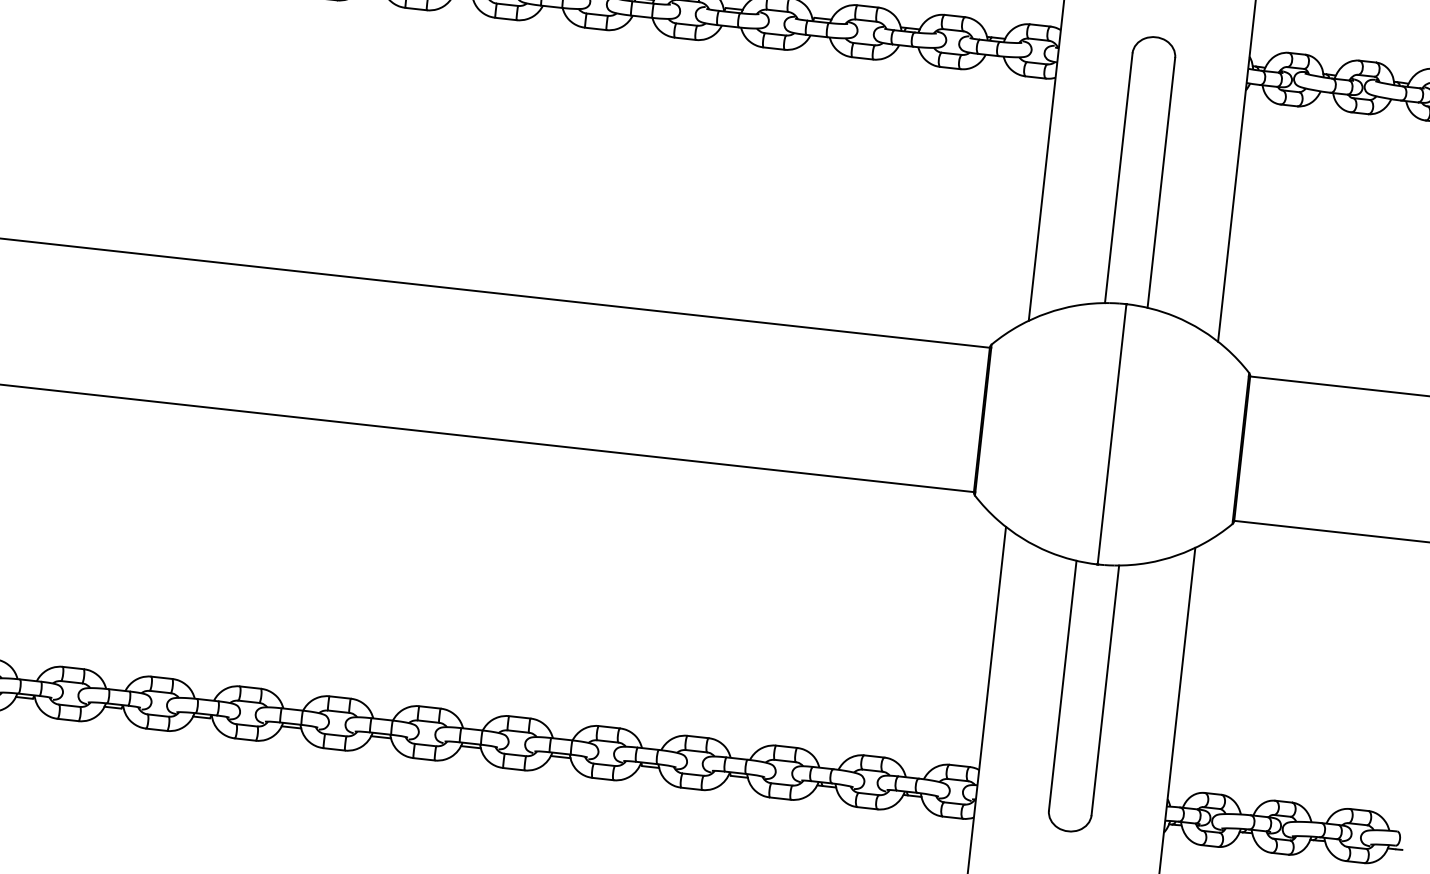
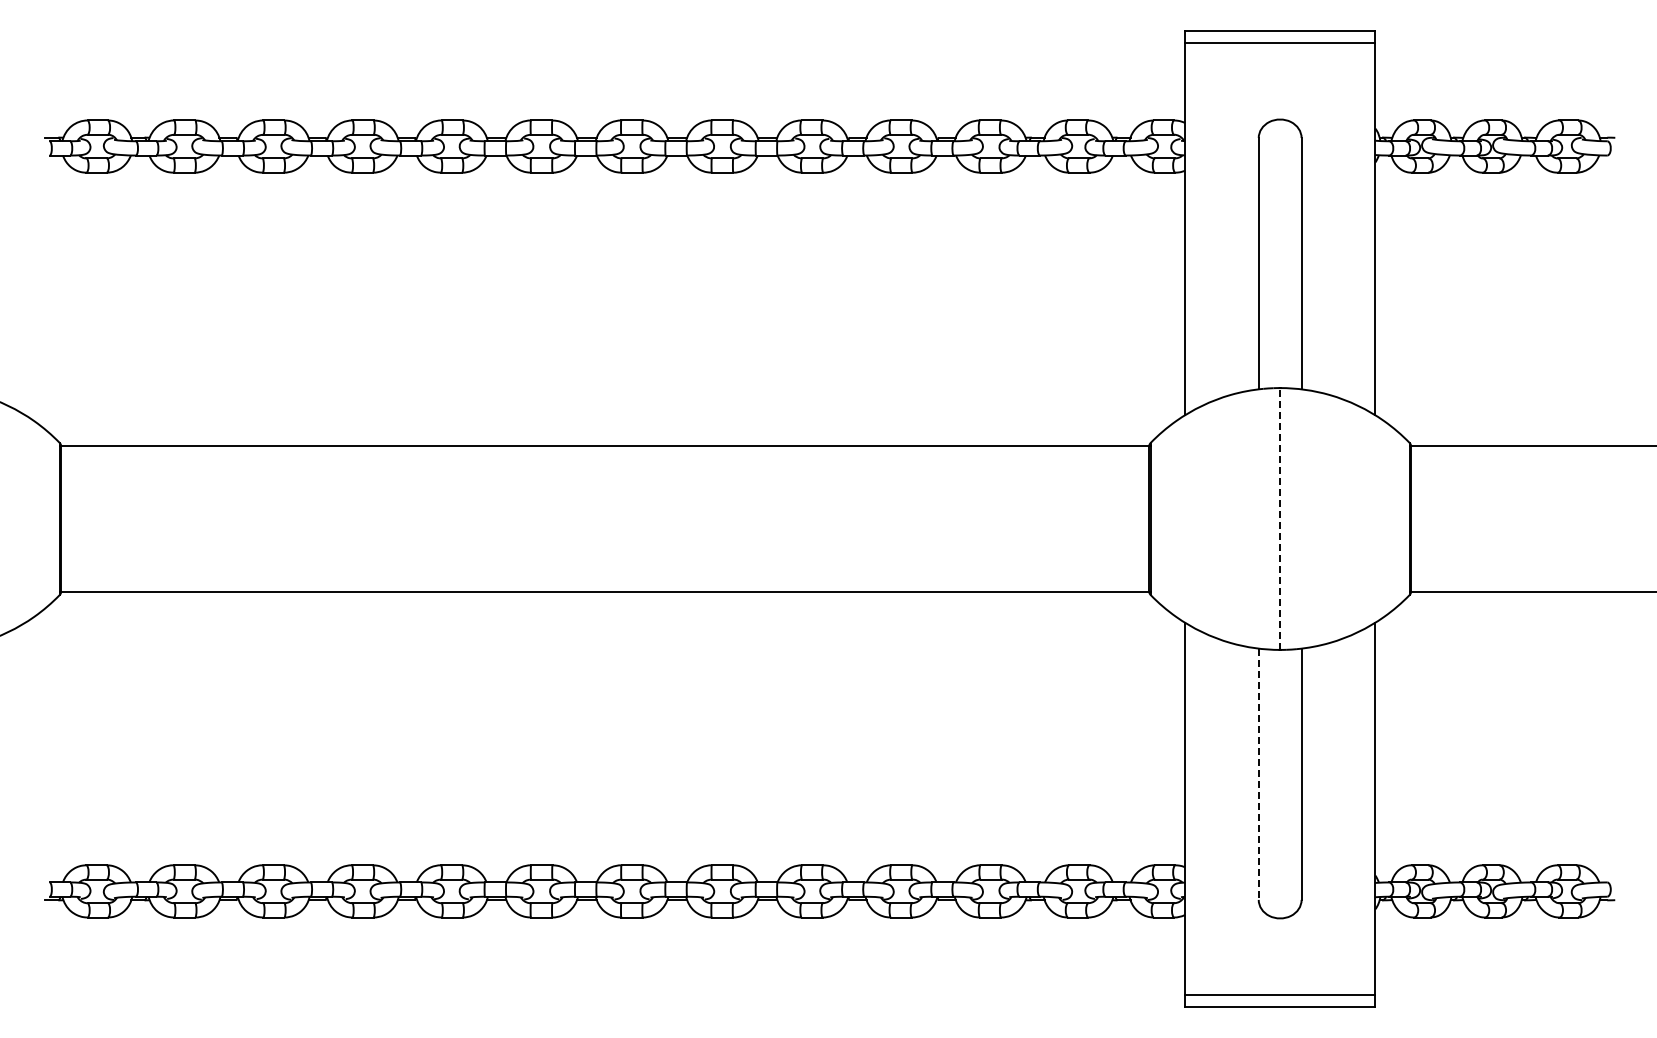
line: (1112, 434) -> (1280, 519), solid -> dashed
line: (1062, 685) -> (1258, 774), solid -> dashed

